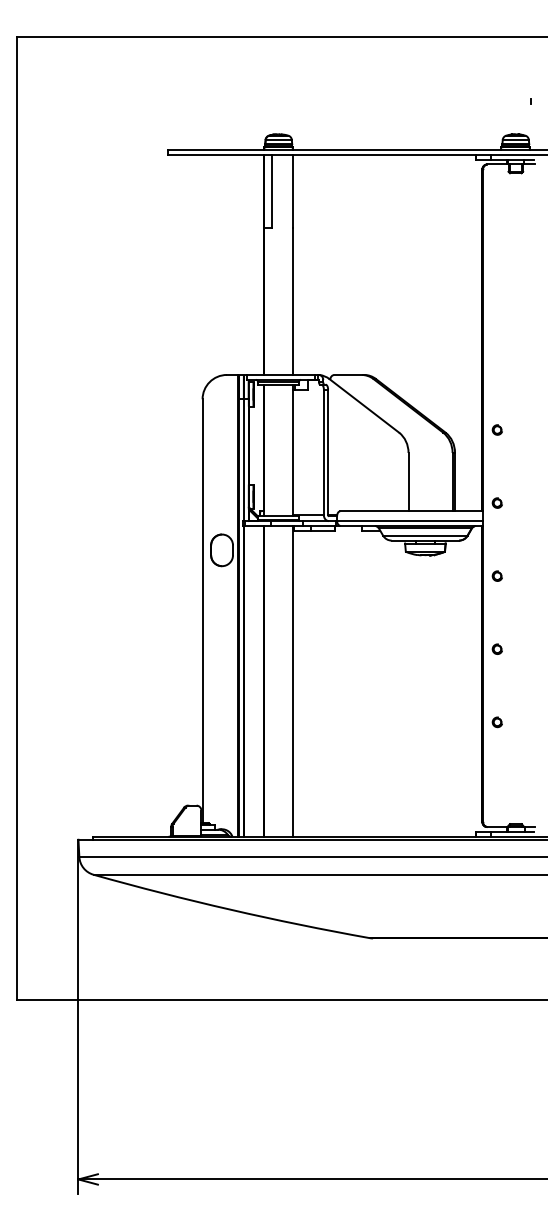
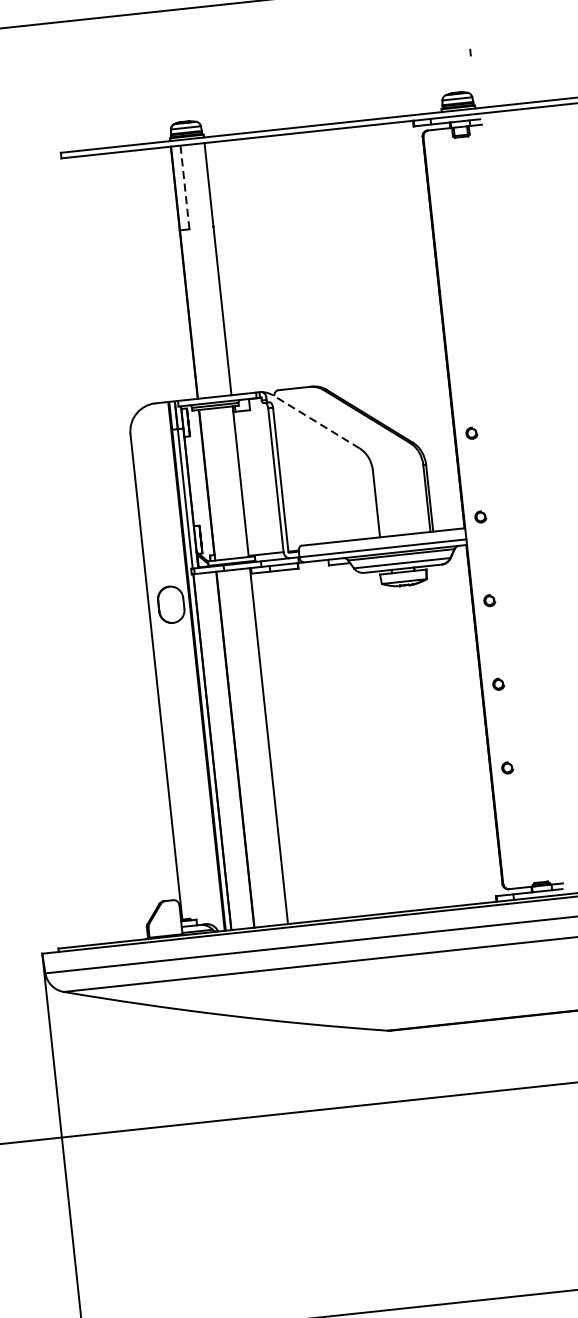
line: (272, 191) -> (185, 187), solid -> dashed
line: (364, 405) -> (316, 421), solid -> dashed

